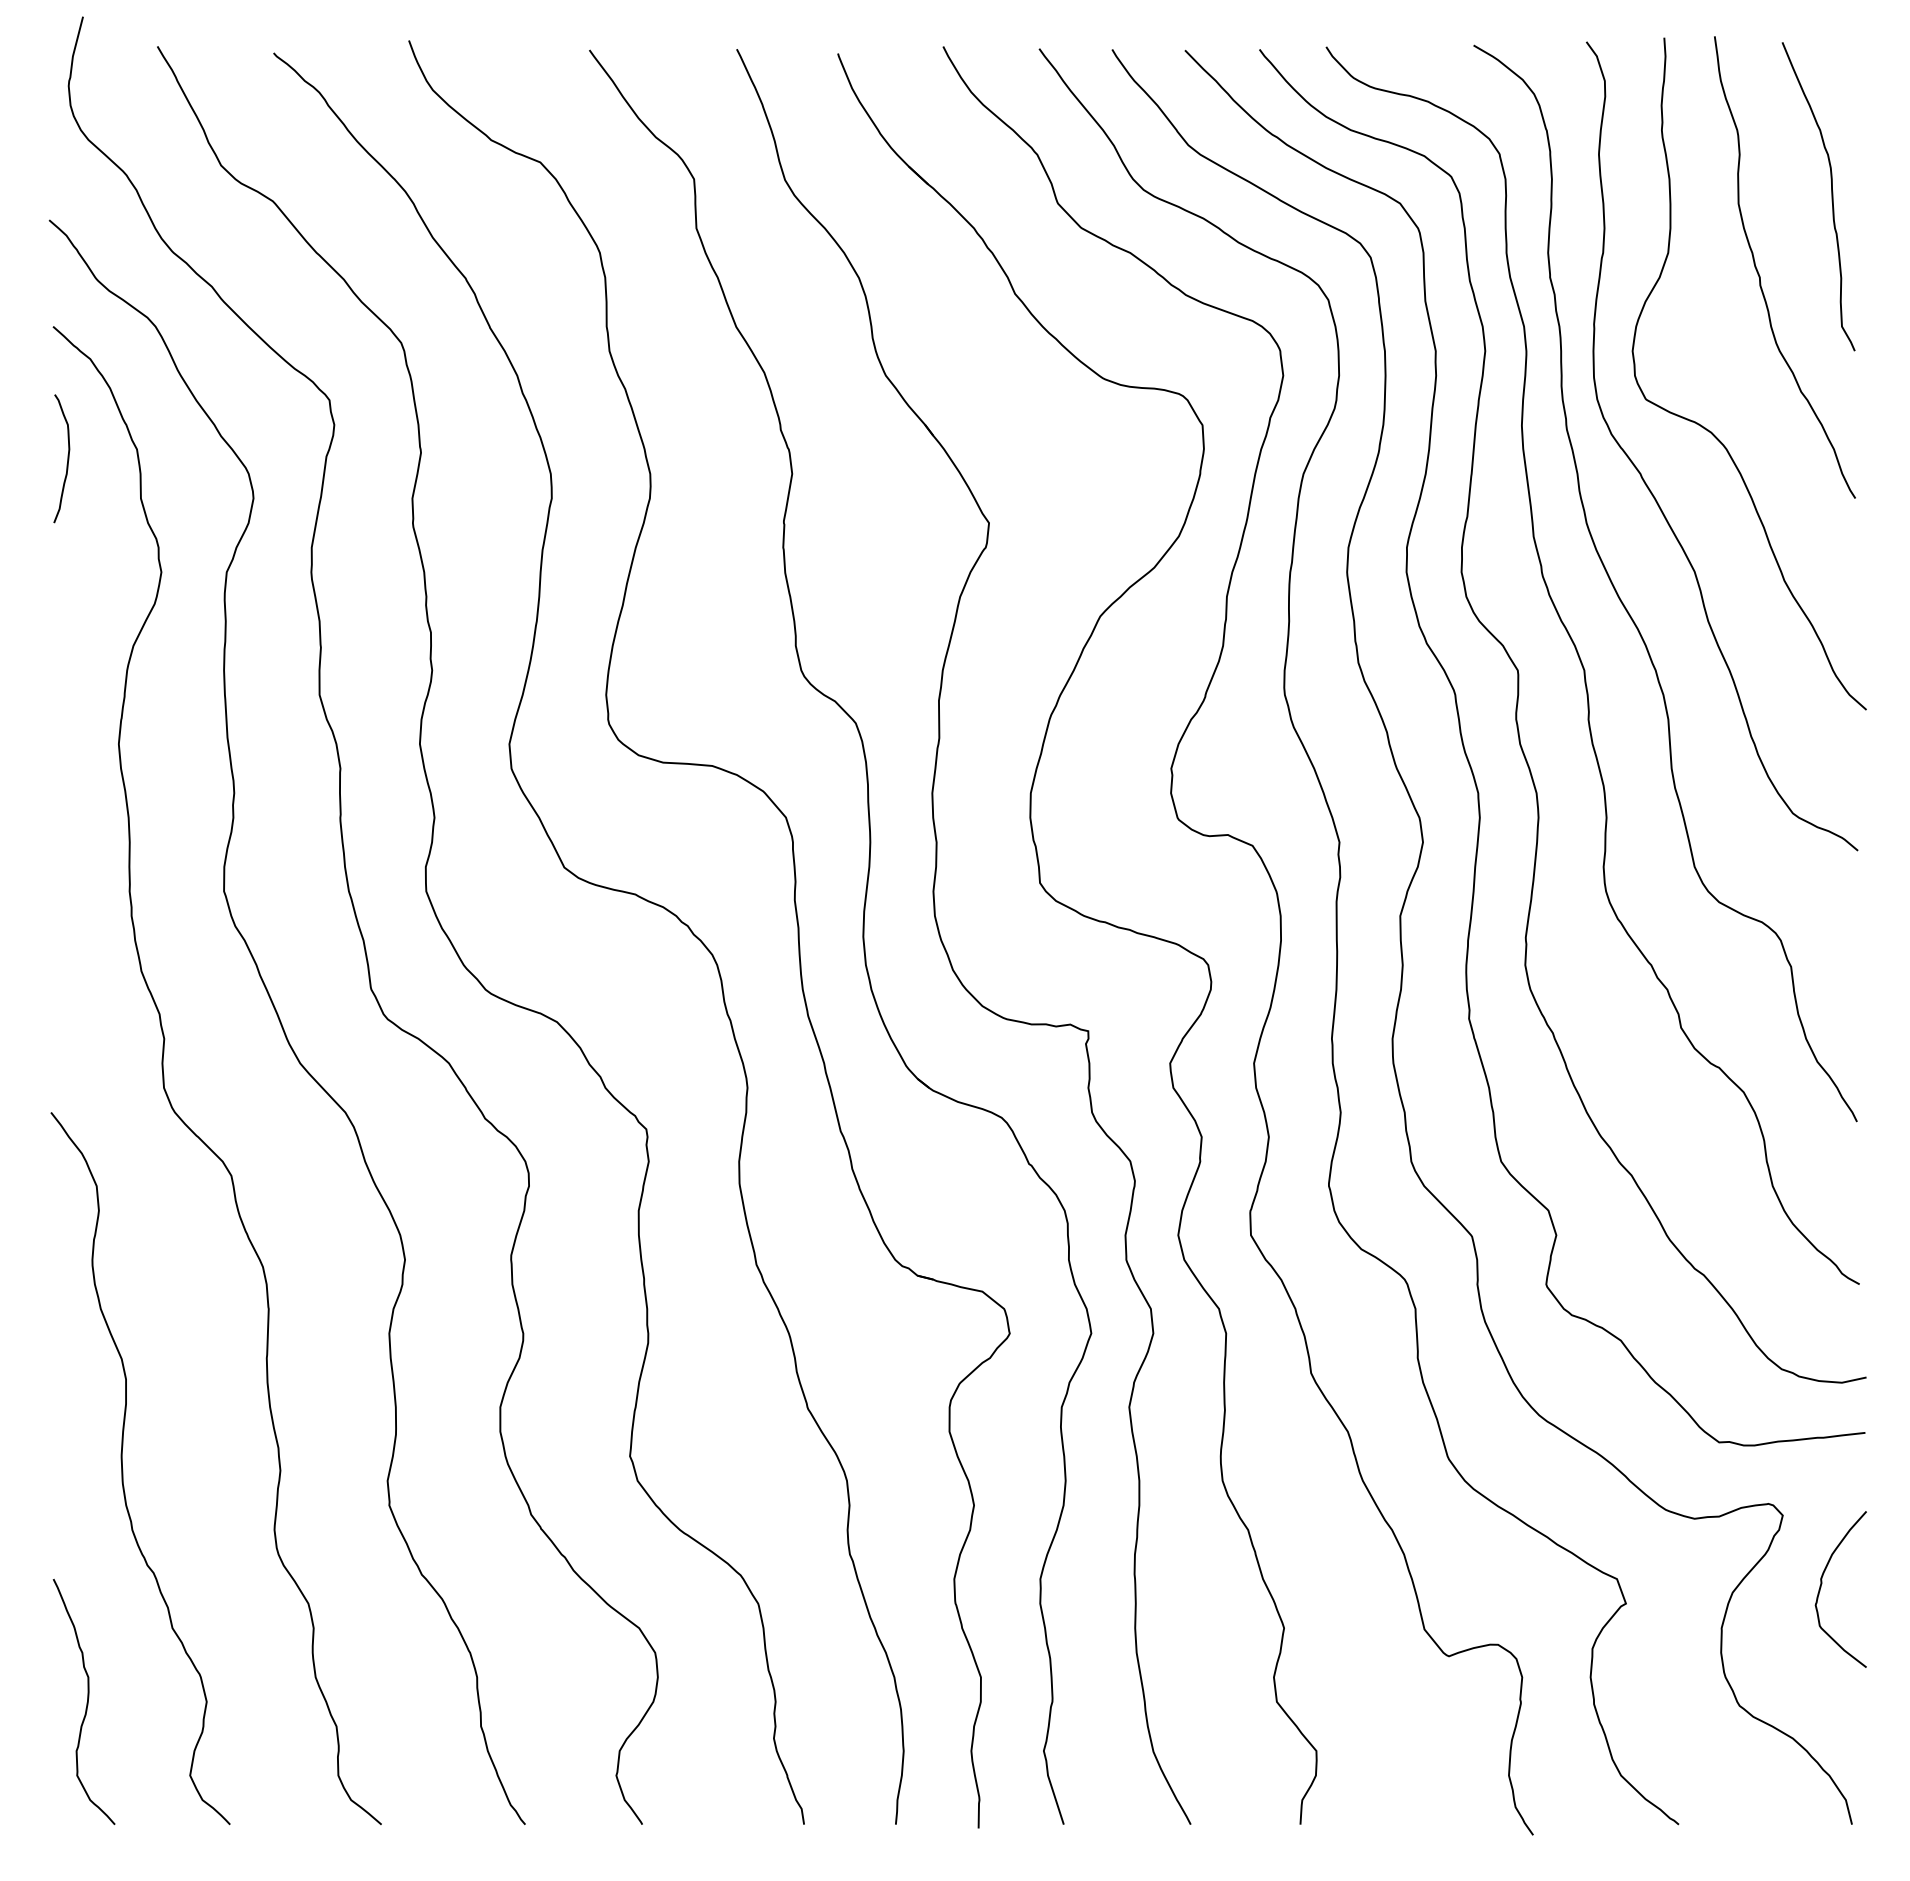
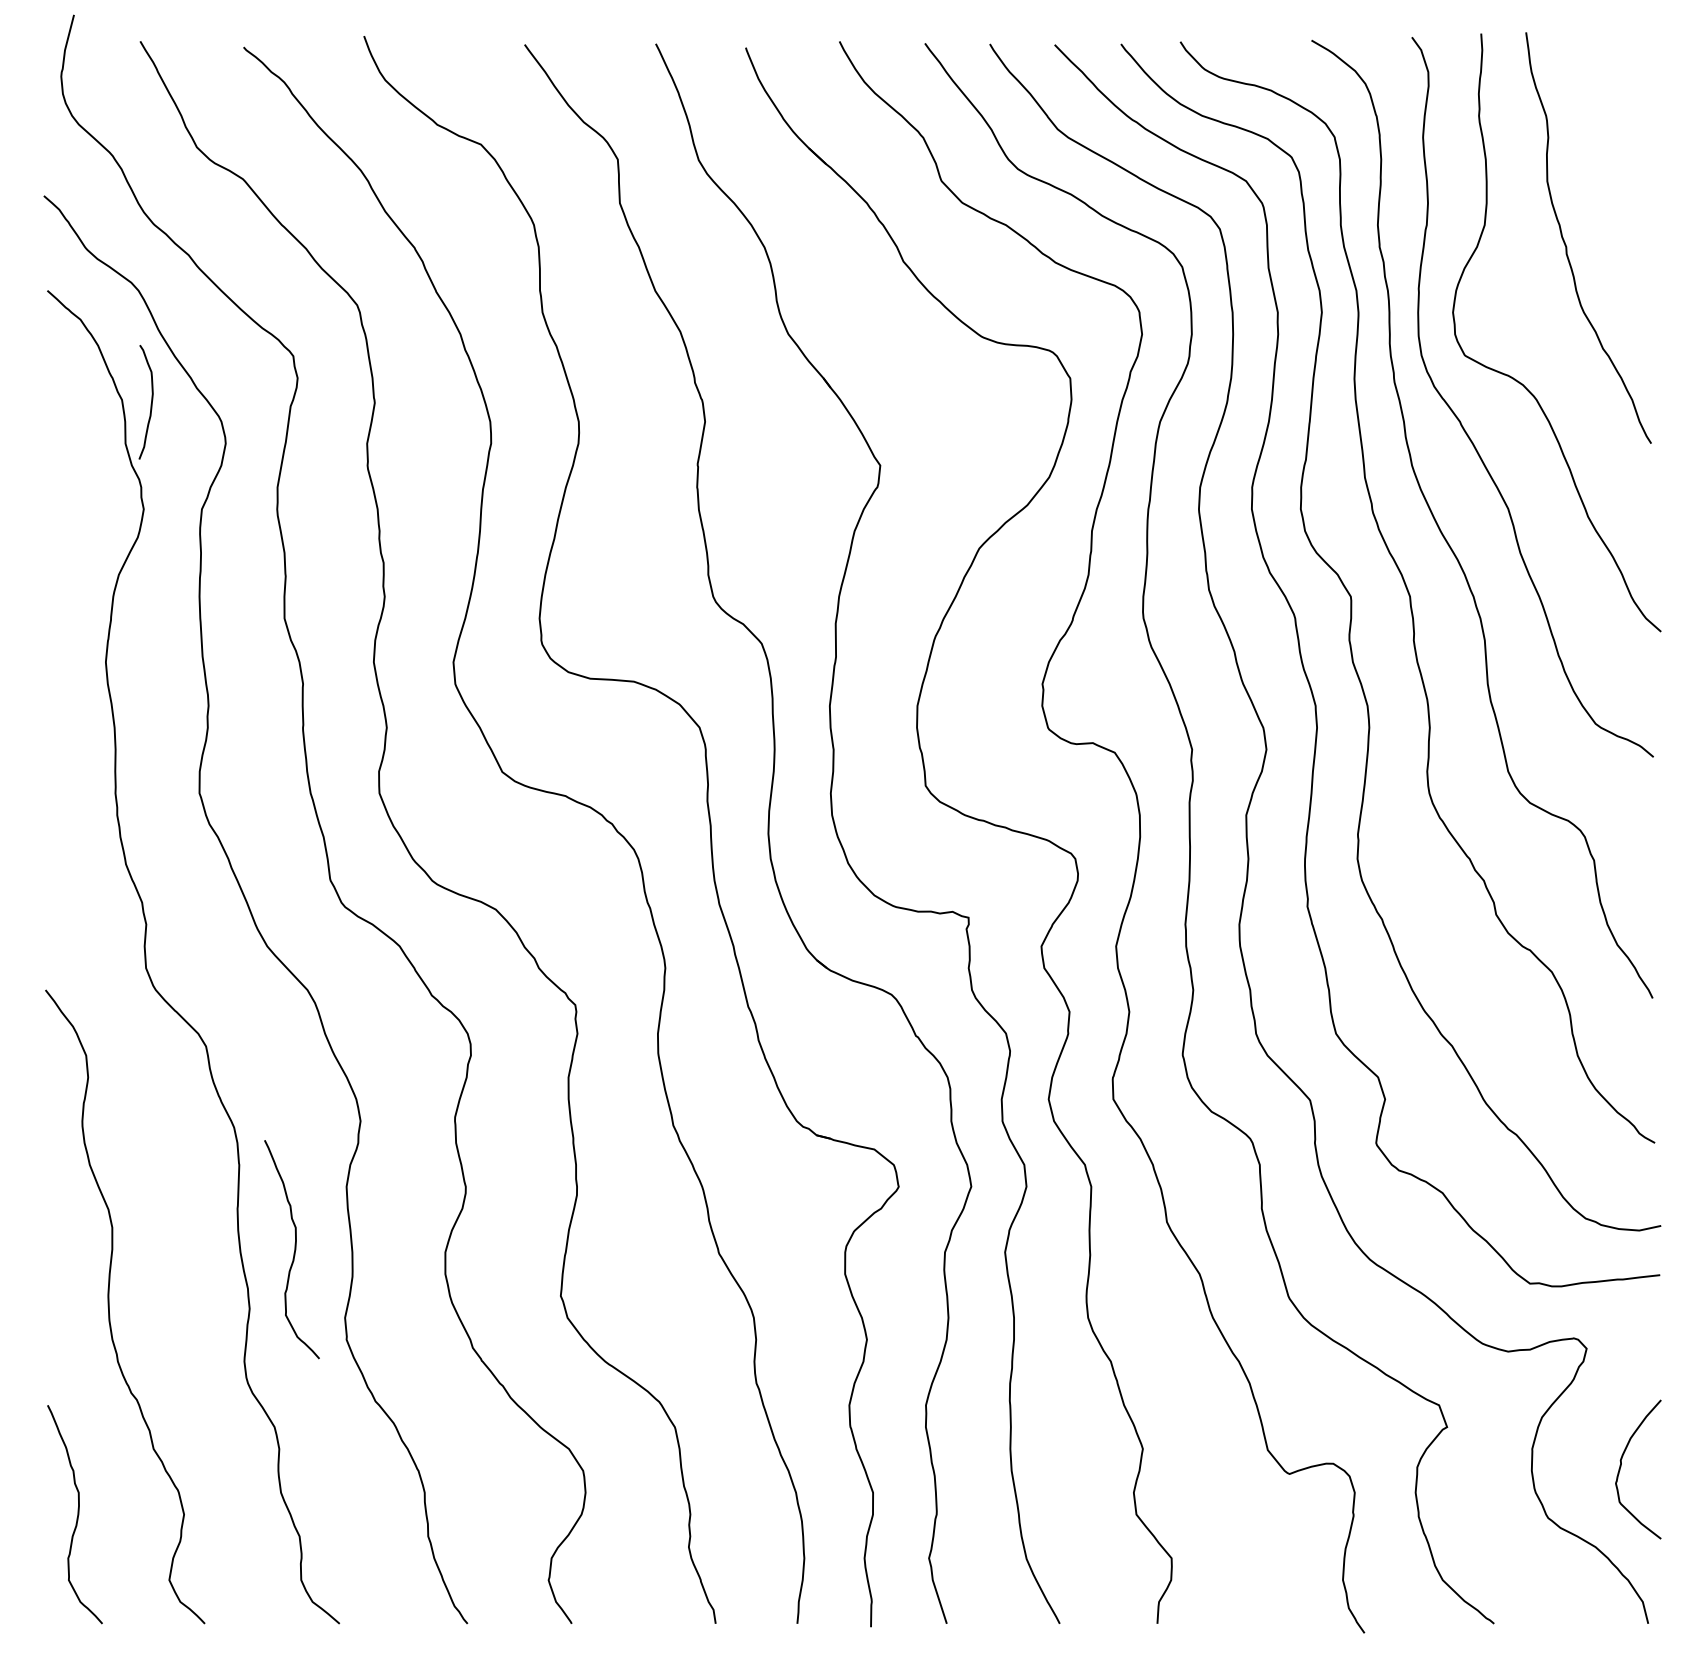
curve: (1830, 194) -> (1629, 173), removed
curve: (66, 461) -> (150, 404), moved
curve: (330, 1404) -> (294, 1249), added
curve: (1821, 1587) -> (1621, 1467), moved

